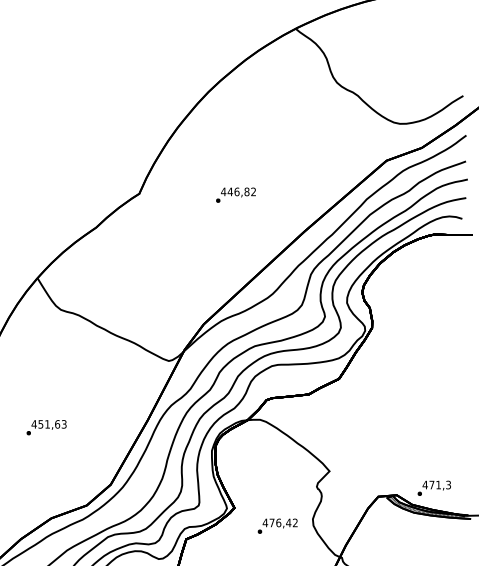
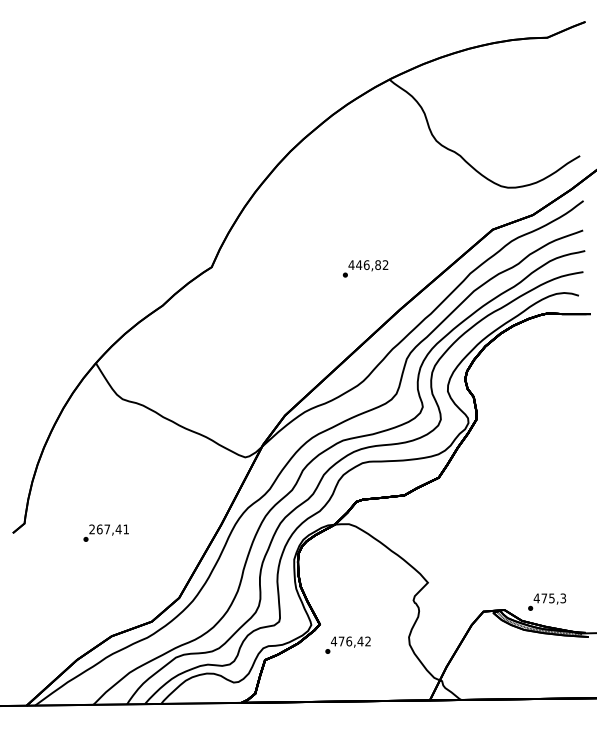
text: (235, 194) -> (365, 268), moved
text: (49, 424) -> (109, 529), 451,63 -> 267,41
text: (438, 485) -> (551, 598), 471,3 -> 475,3
text: (277, 525) -> (347, 644), moved

